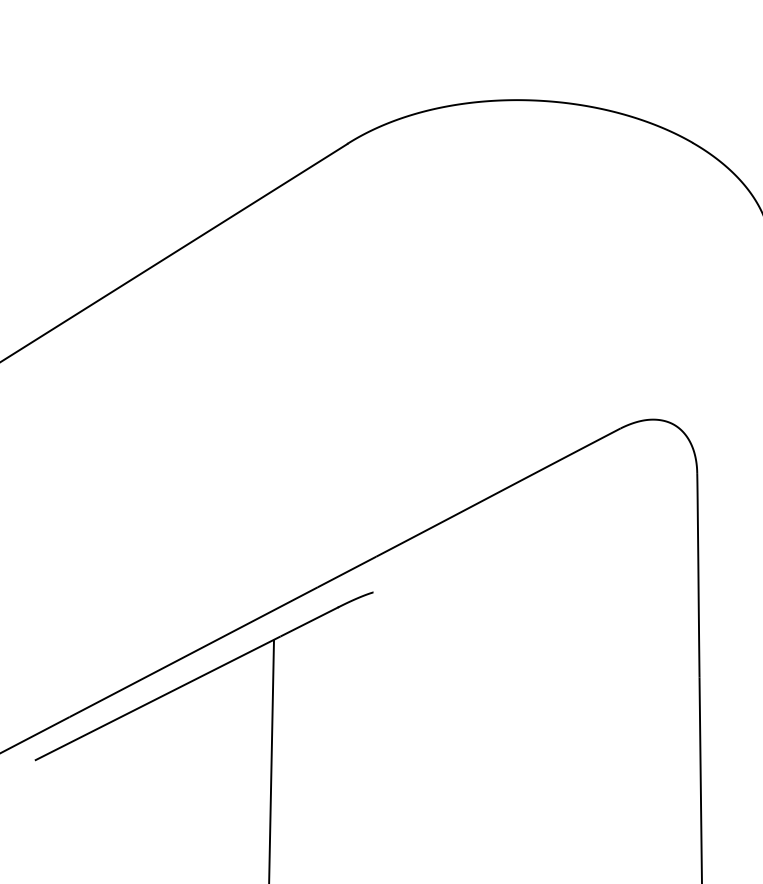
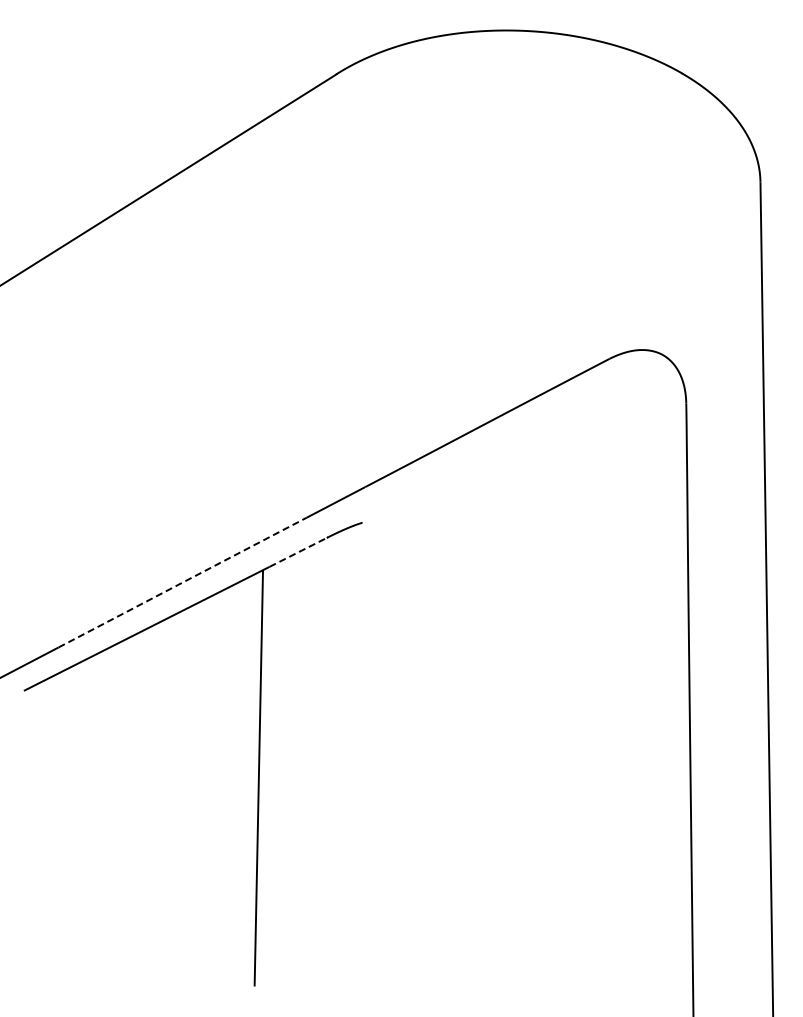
line: (310, 621) -> (299, 551), solid -> dashed
line: (193, 652) -> (182, 582), solid -> dashed

